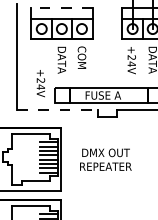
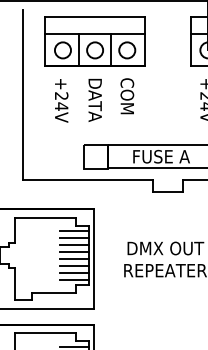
line: (61, 8) -> (94, 17), dashed -> solid
text: (40, 83) -> (60, 100), moved
line: (58, 110) -> (89, 180), dashed -> solid

